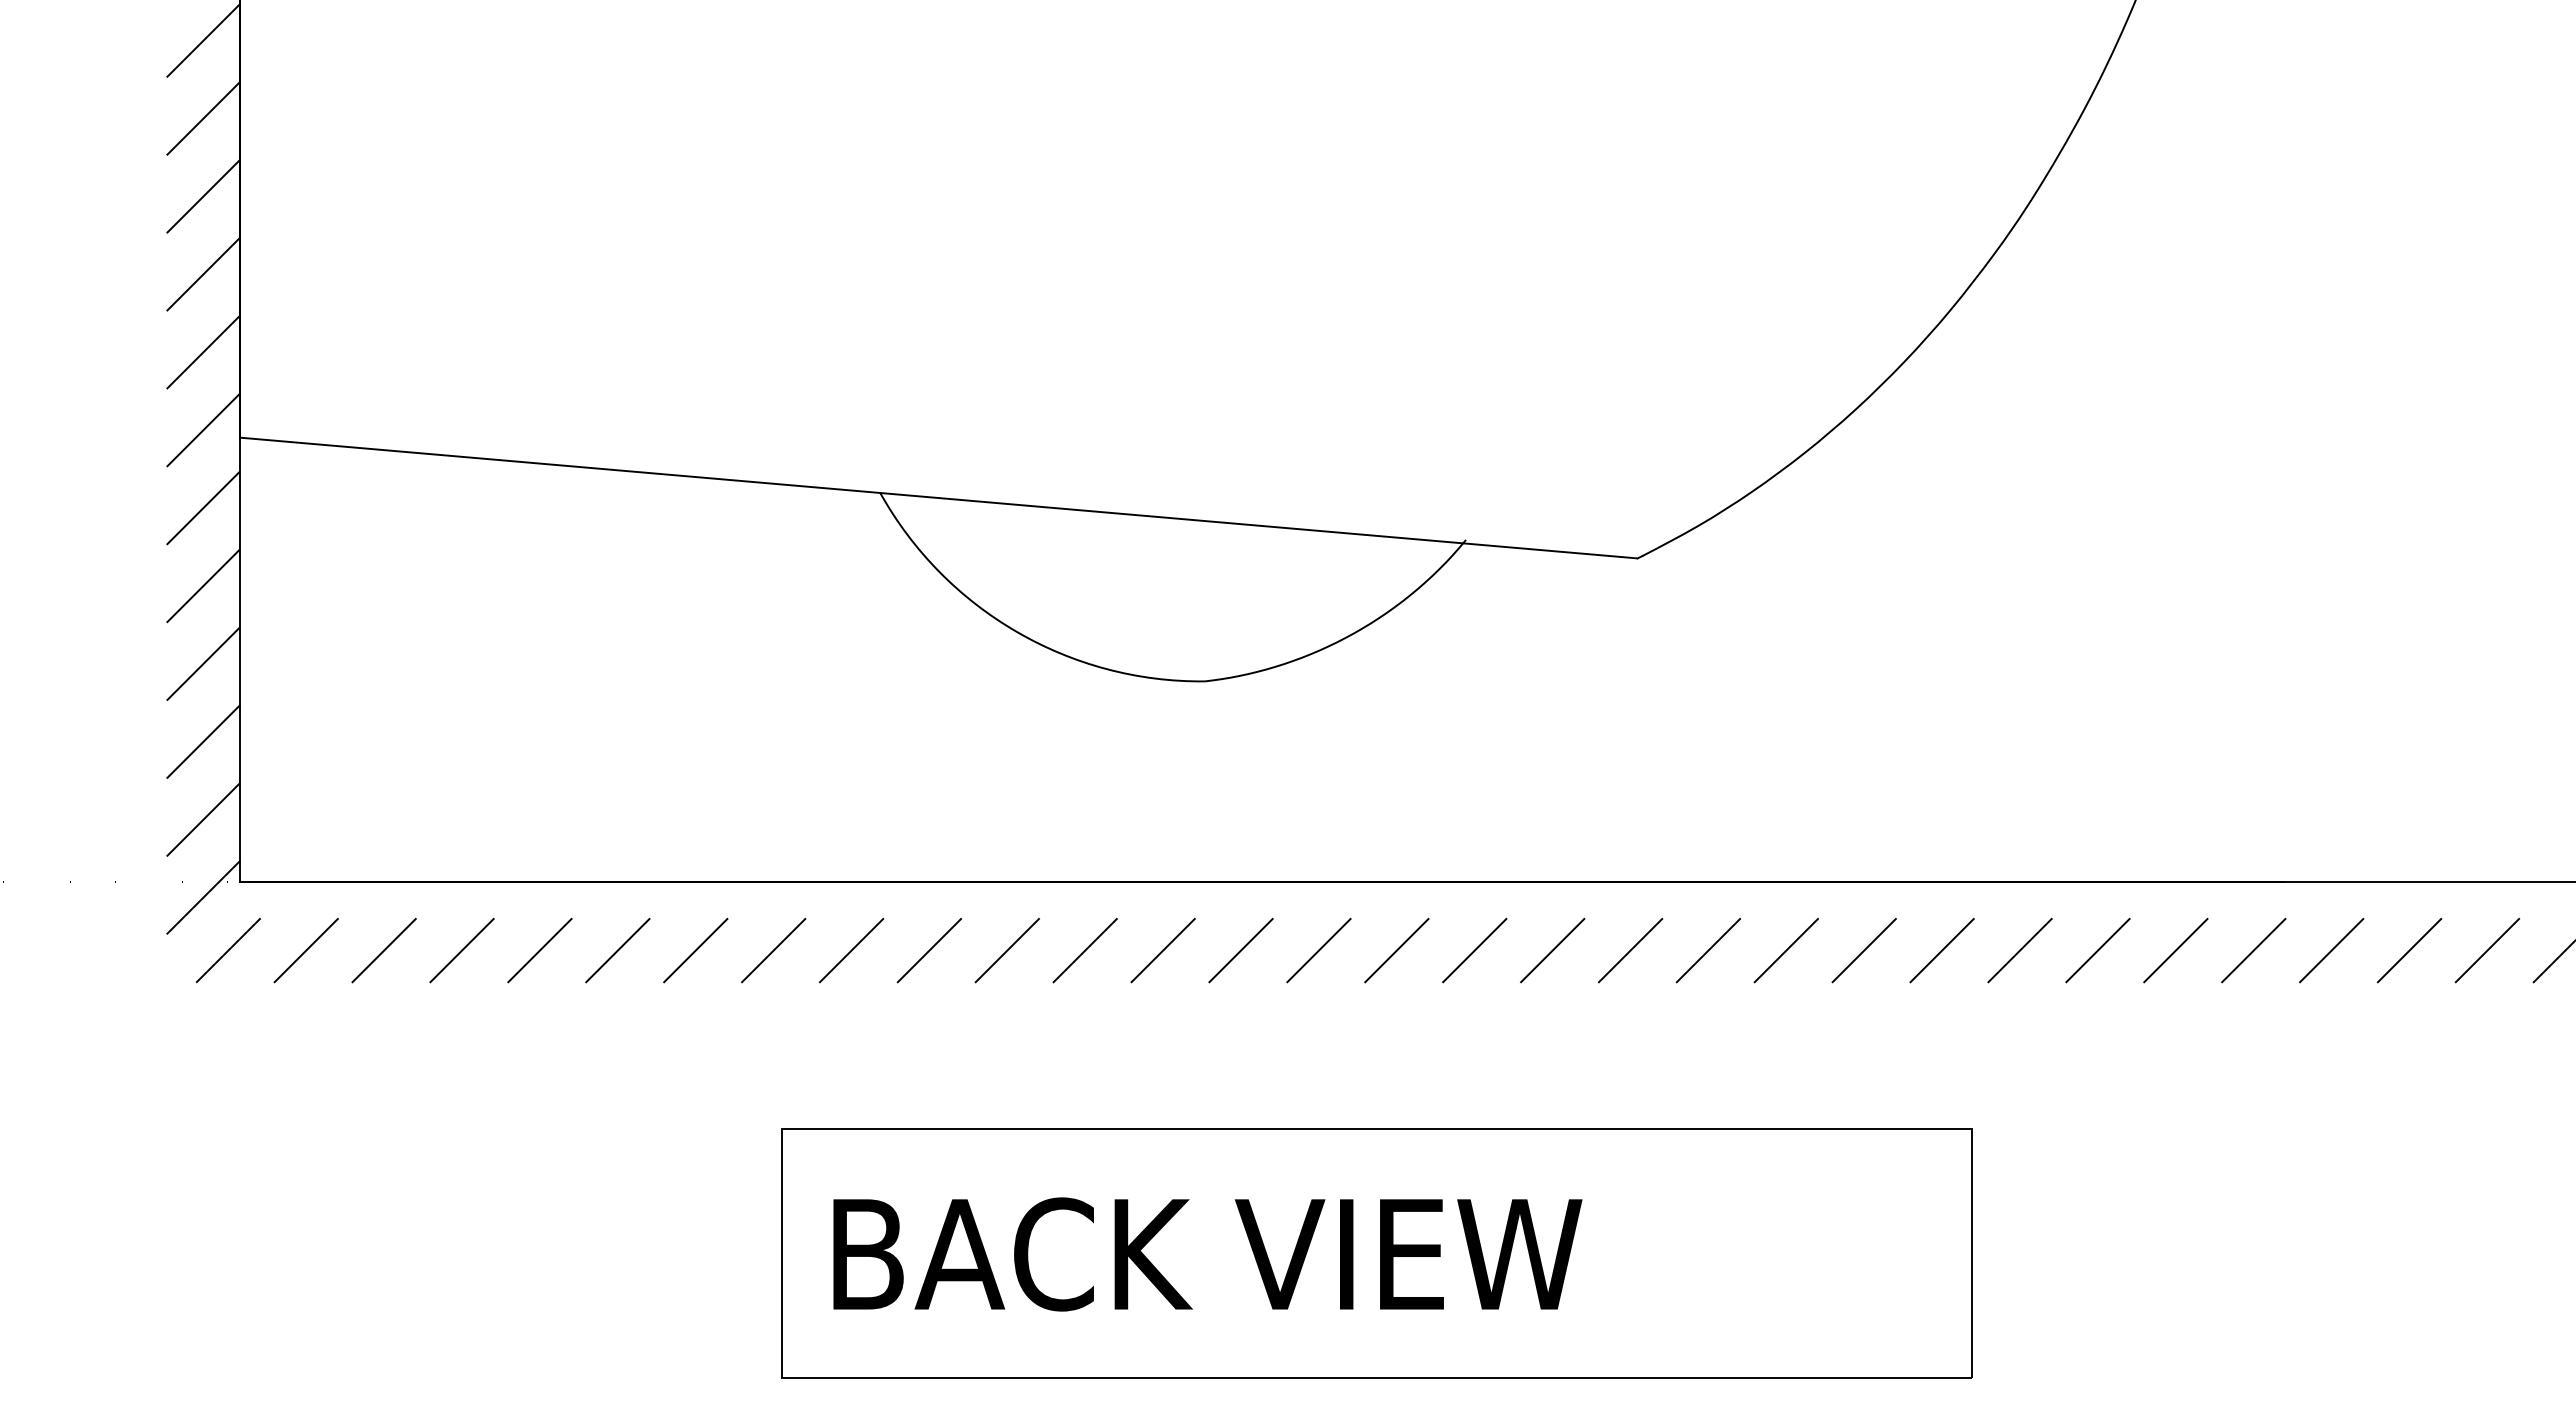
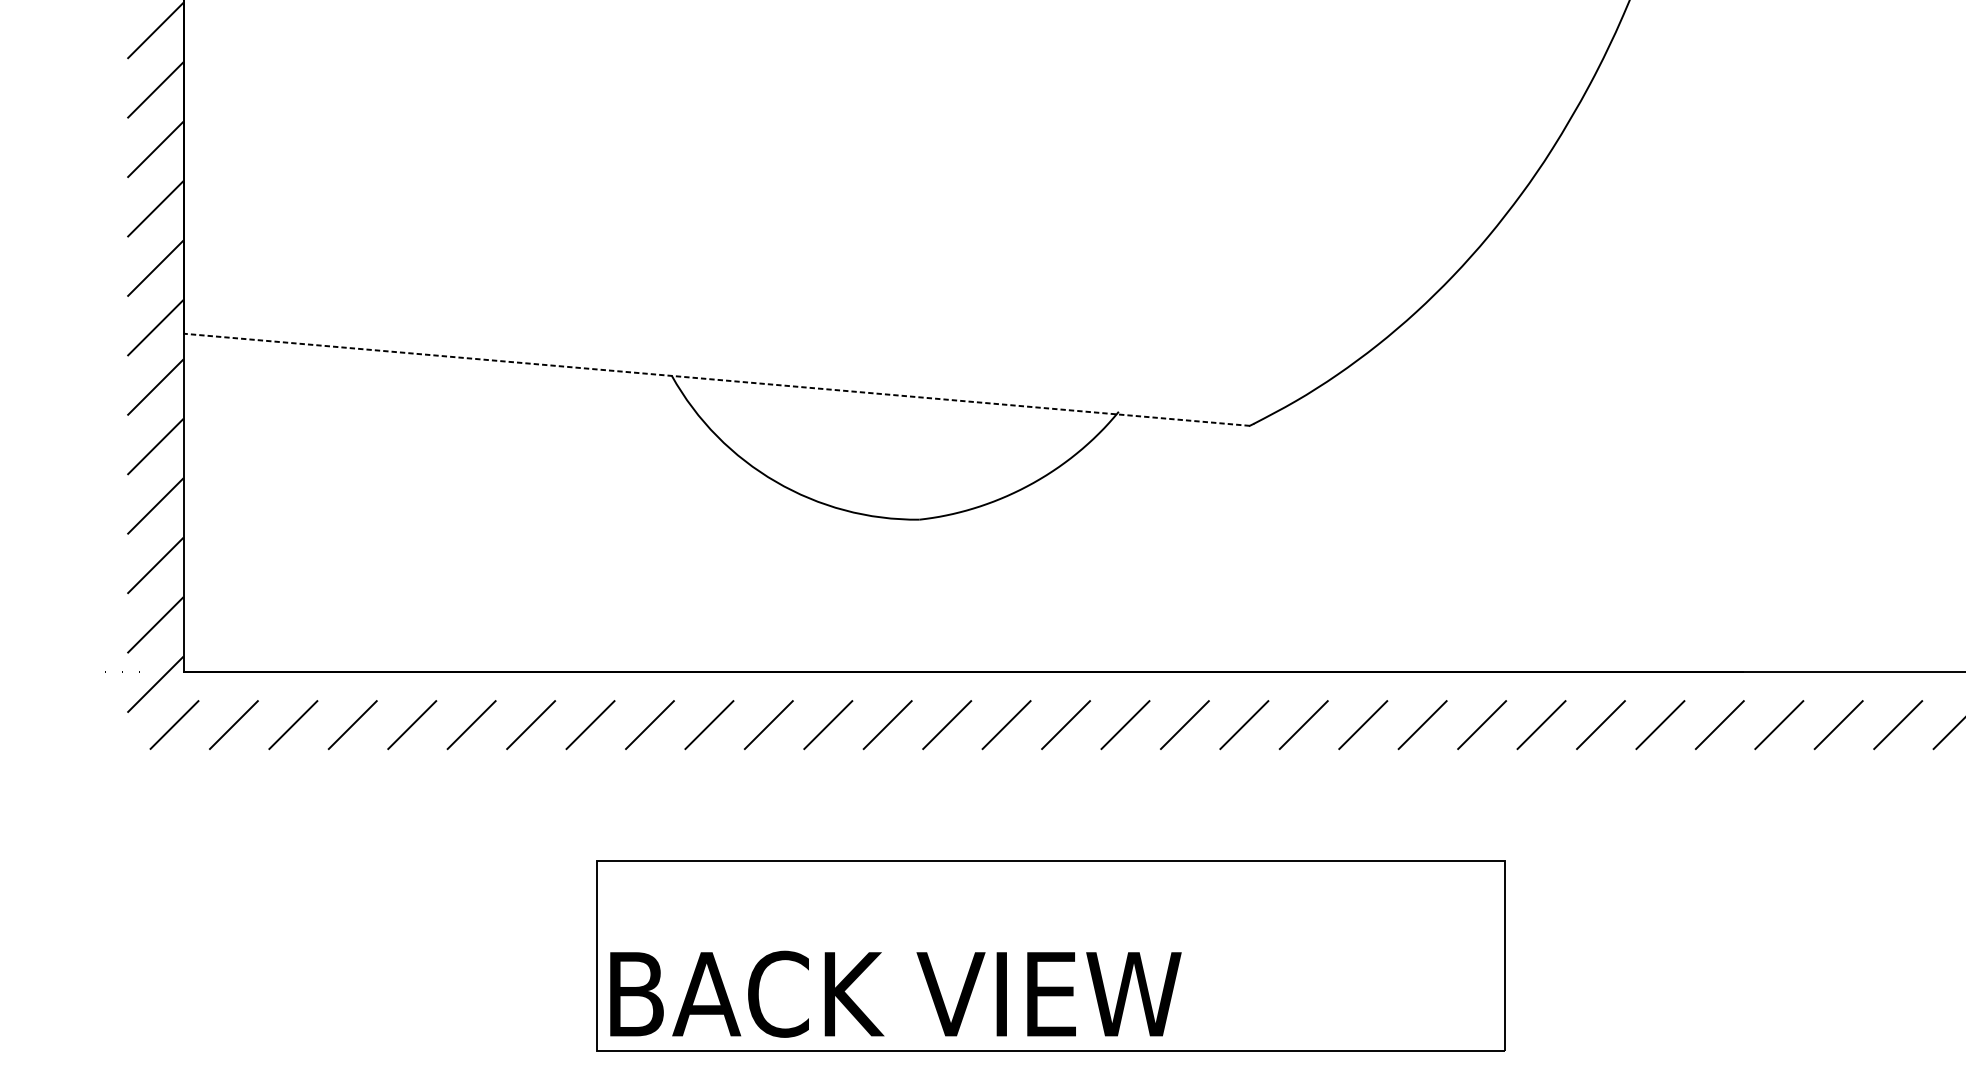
line: (938, 498) -> (716, 380), solid -> dashed
text: (1207, 1254) -> (895, 994), moved

